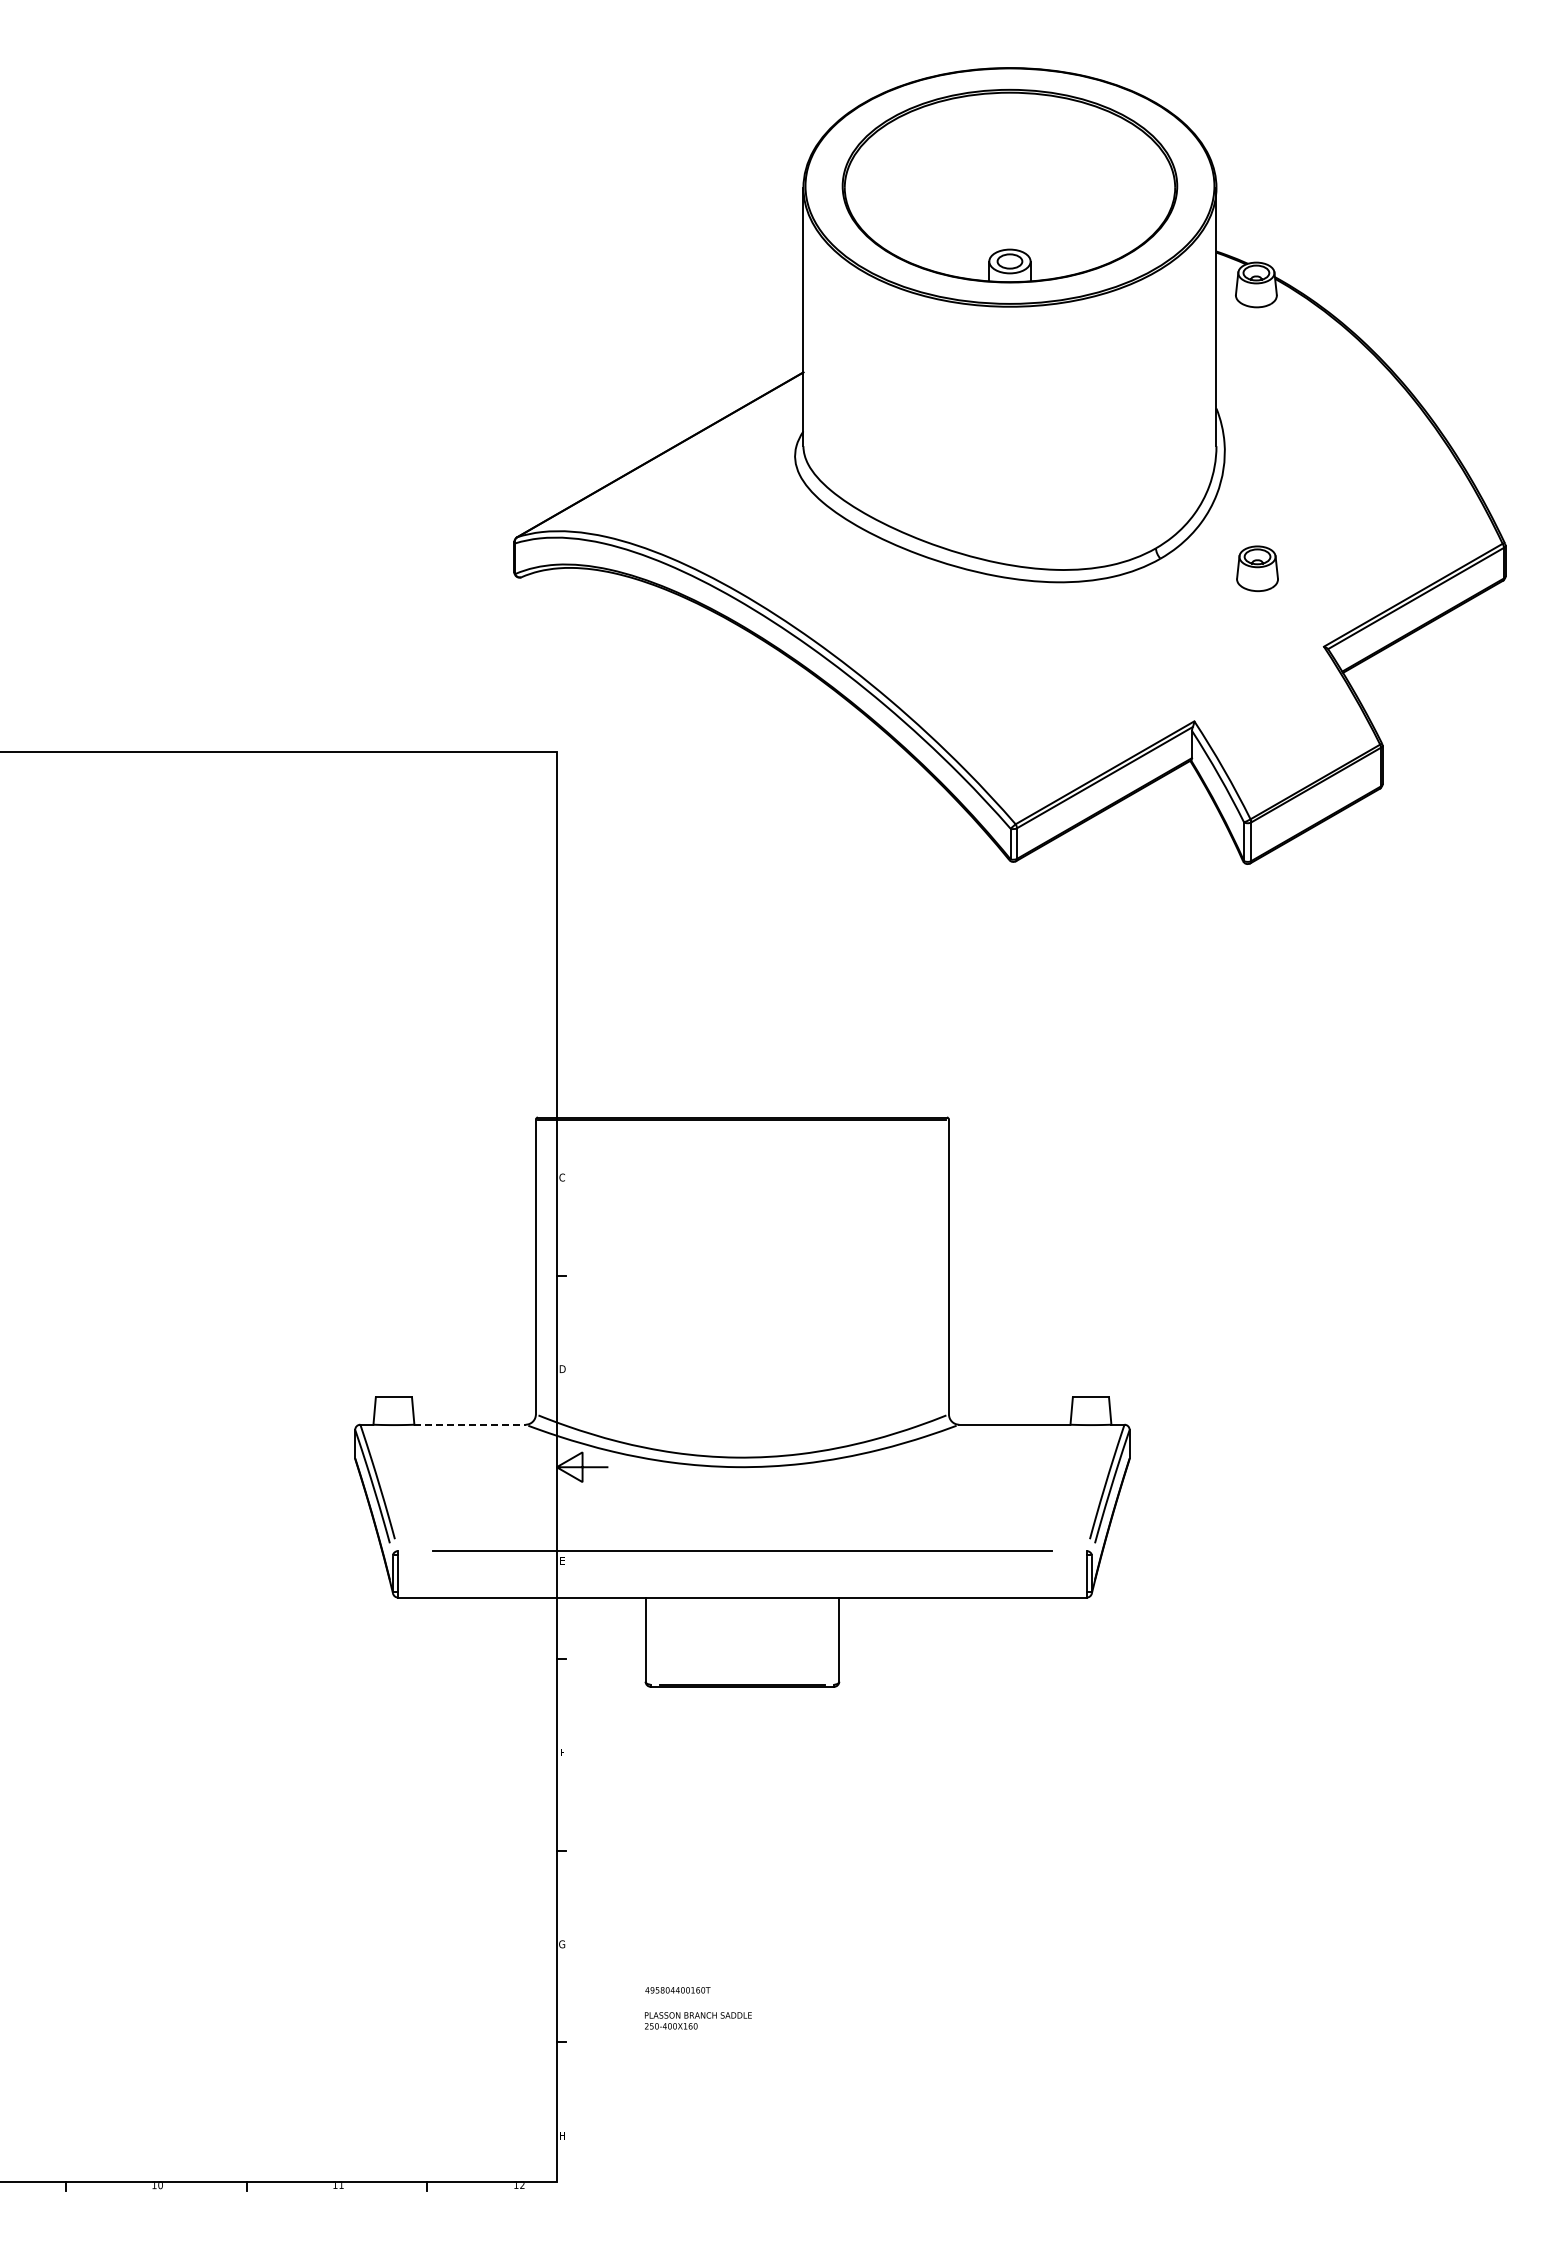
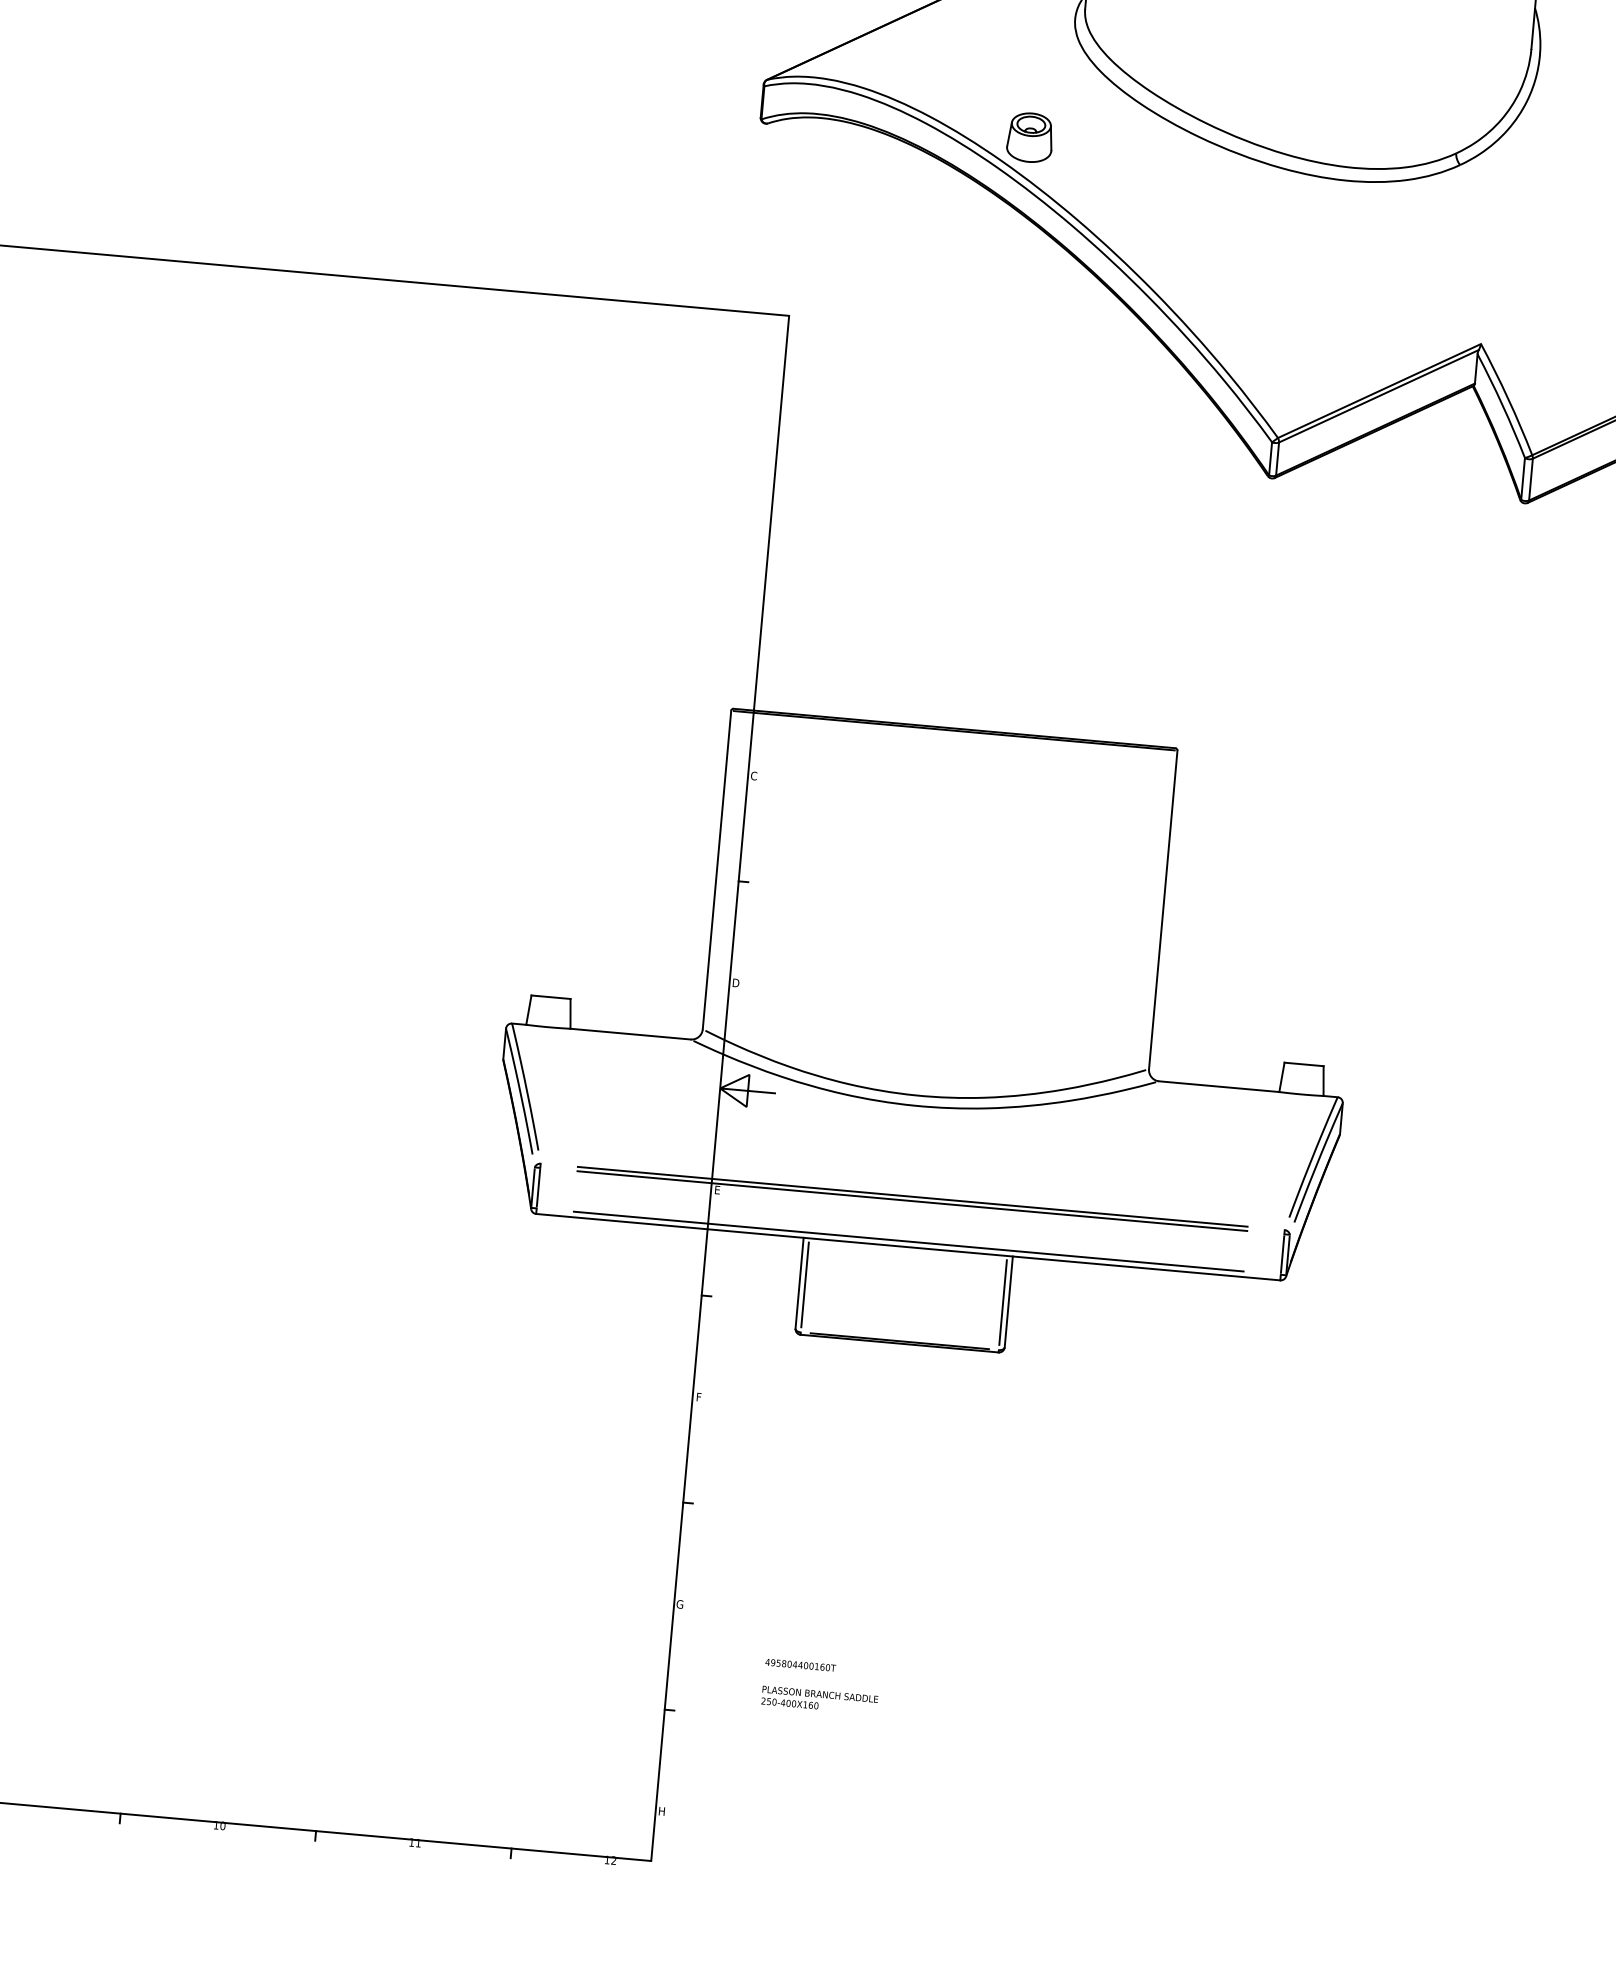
part: (1257, 568) -> (1030, 137), moved
line: (470, 1424) -> (631, 1033), dashed -> solid
line: (742, 1554) -> (912, 1200), added
line: (742, 1592) -> (908, 1241), added
line: (650, 1640) -> (804, 1284), added
line: (834, 1640) -> (1003, 1302), added

